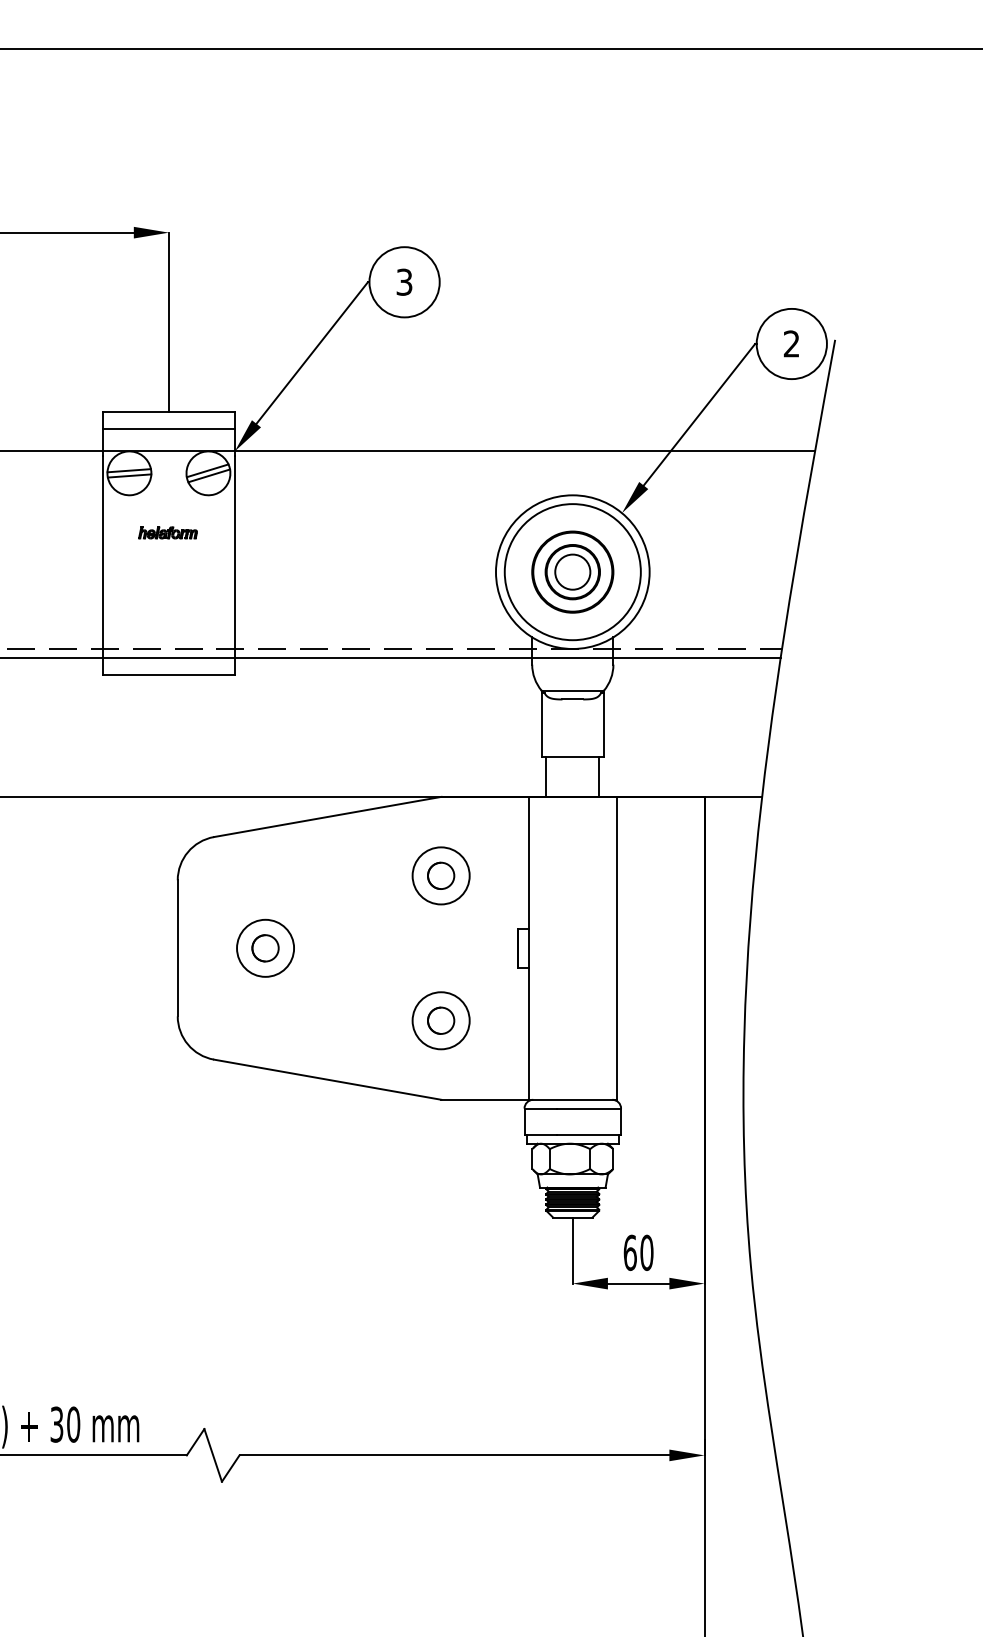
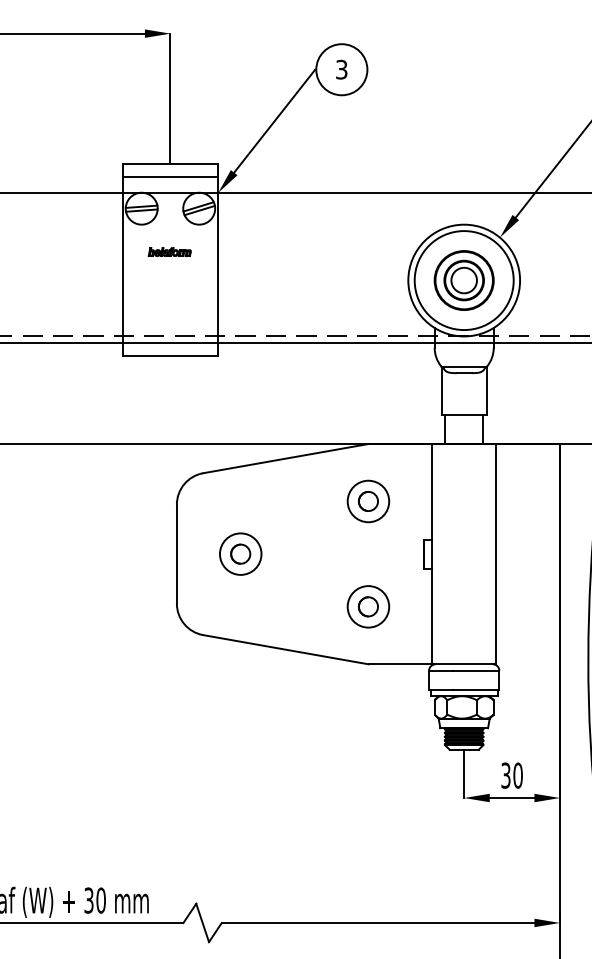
text: (629, 1252) -> (505, 775), 60 -> 30

